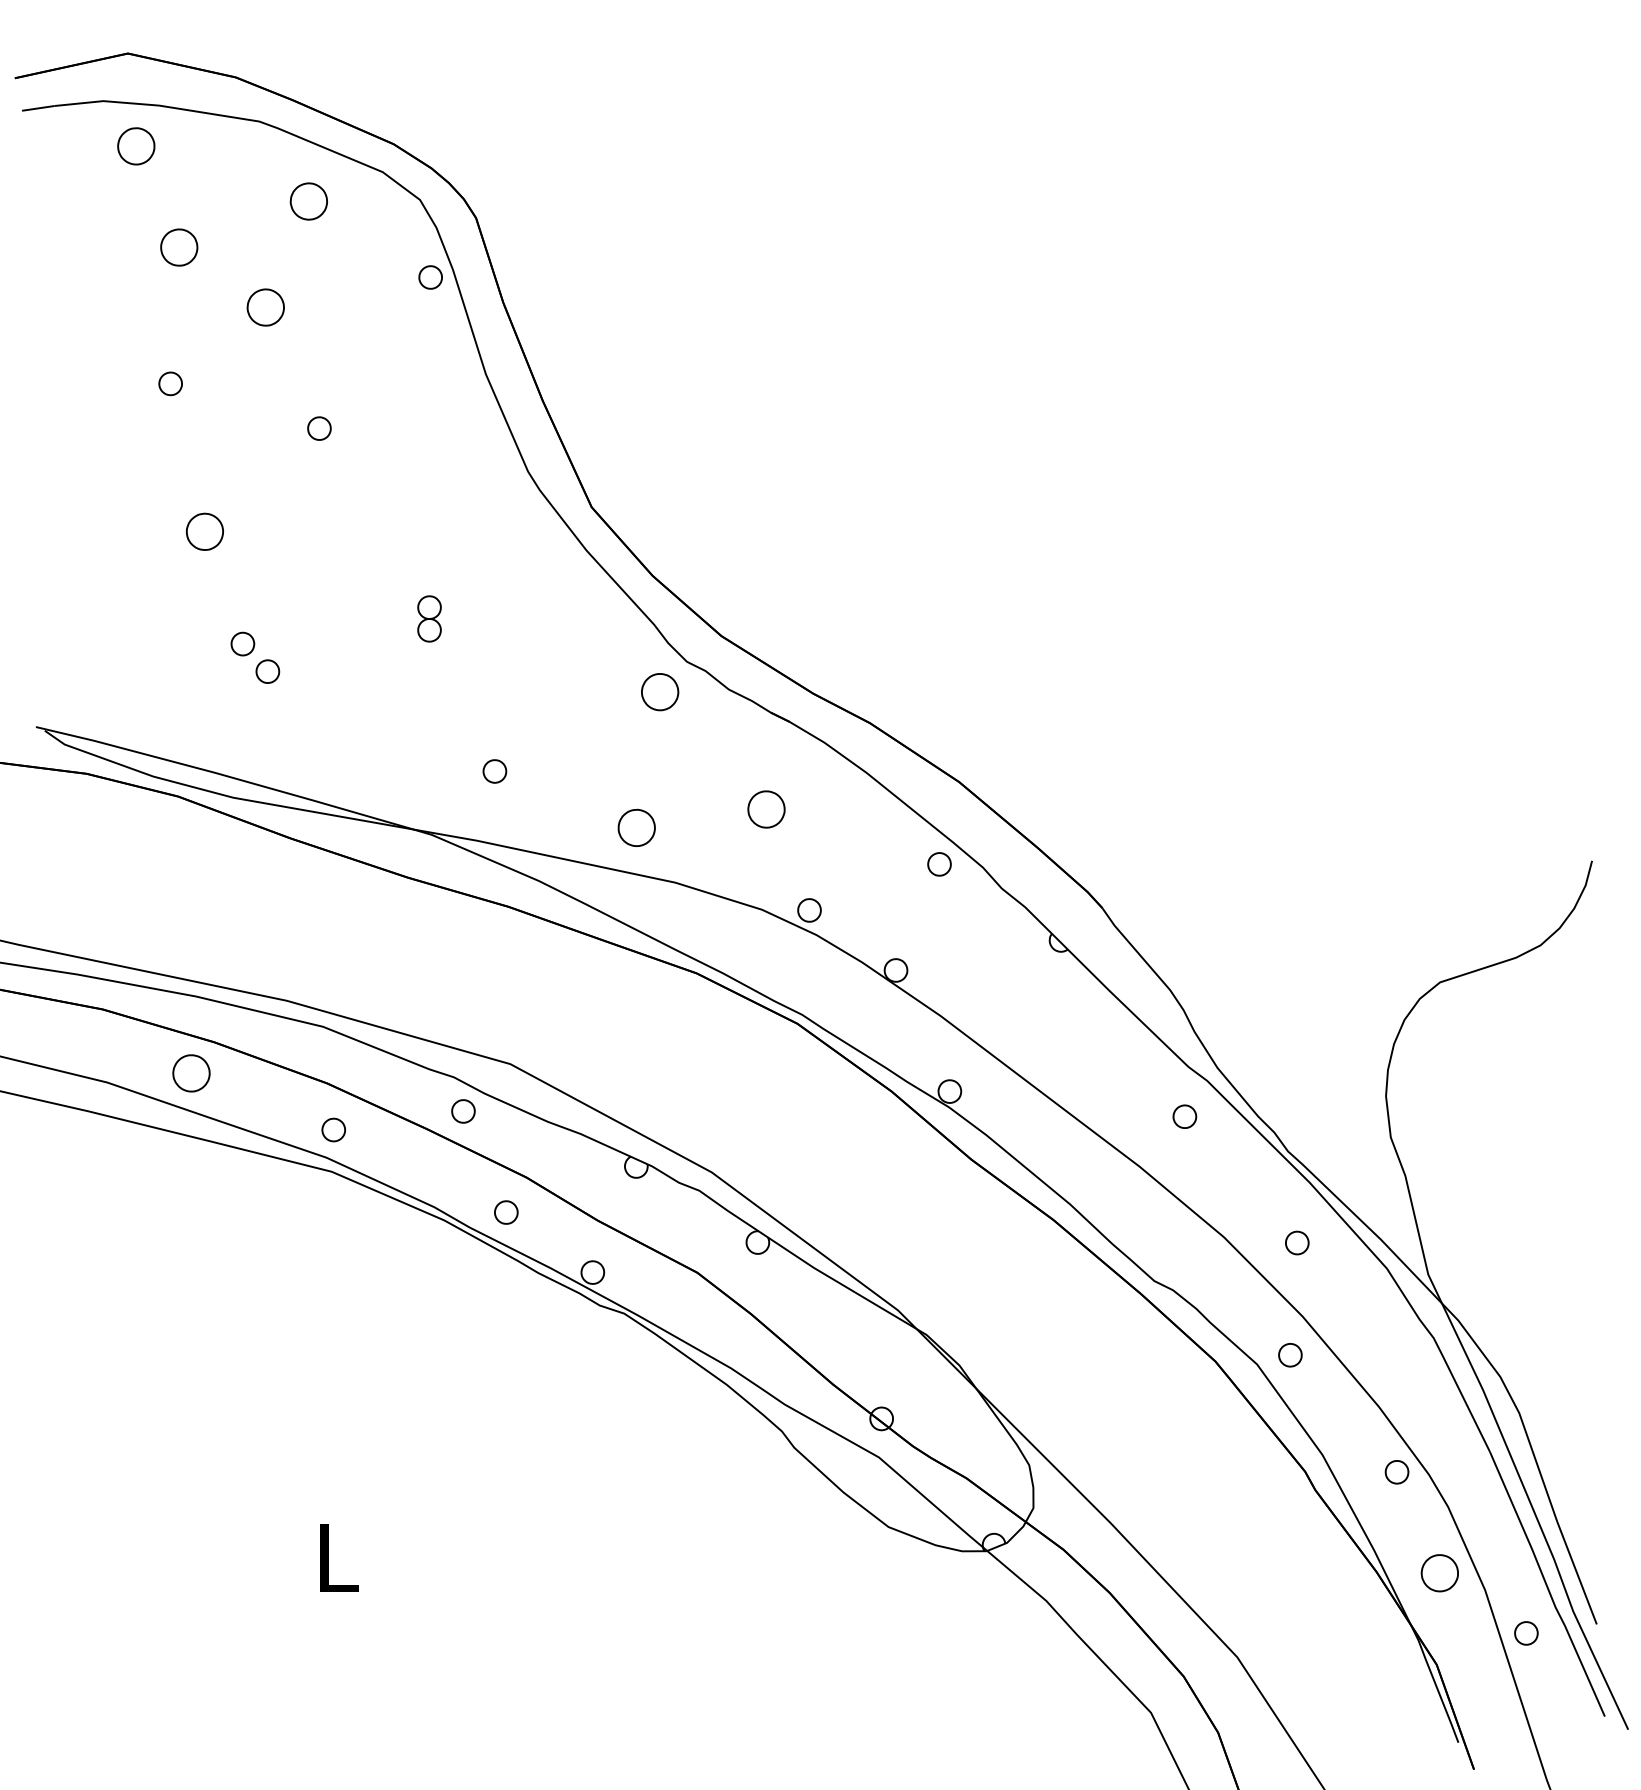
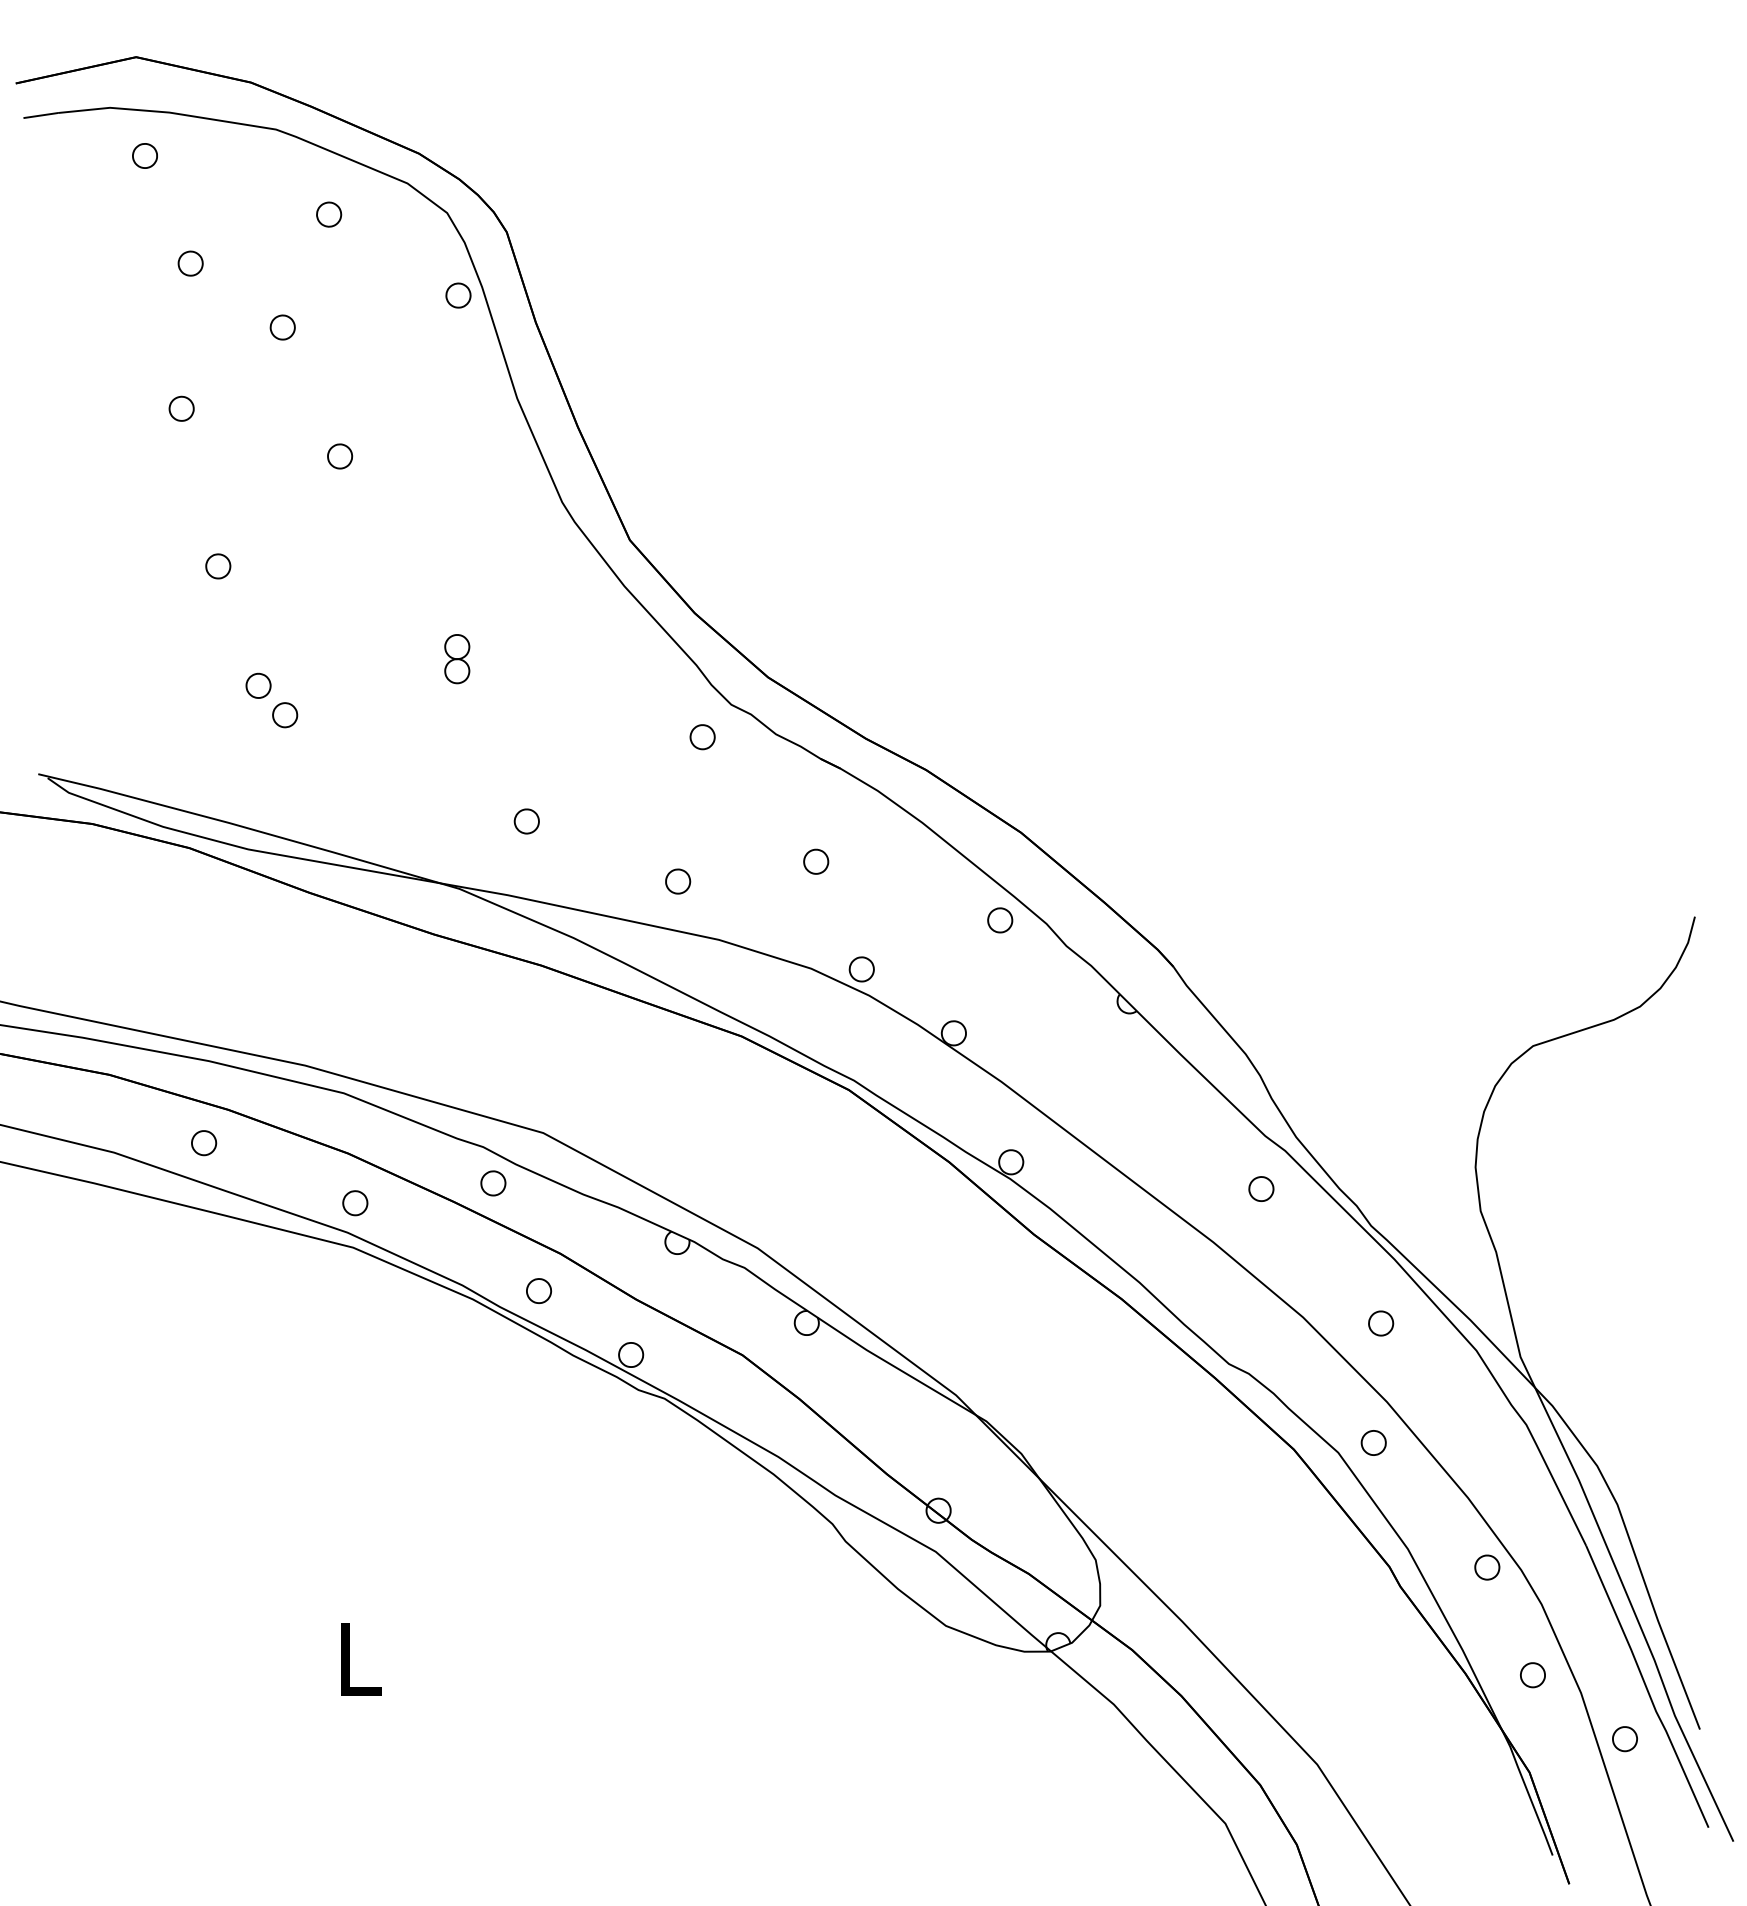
part: (135, 145) -> (144, 155), size x0.62
part: (309, 201) -> (329, 214), size x0.62
part: (178, 247) -> (190, 263), size x0.62
part: (265, 307) -> (282, 327), size x0.62
part: (205, 531) -> (218, 566), size x0.62
part: (659, 692) -> (702, 737), size x0.62
part: (766, 809) -> (816, 861), size x0.62
part: (637, 827) -> (678, 881), size x0.62
part: (192, 1073) -> (204, 1143), size x0.62
part: (1439, 1573) -> (1532, 1675), size x0.62

